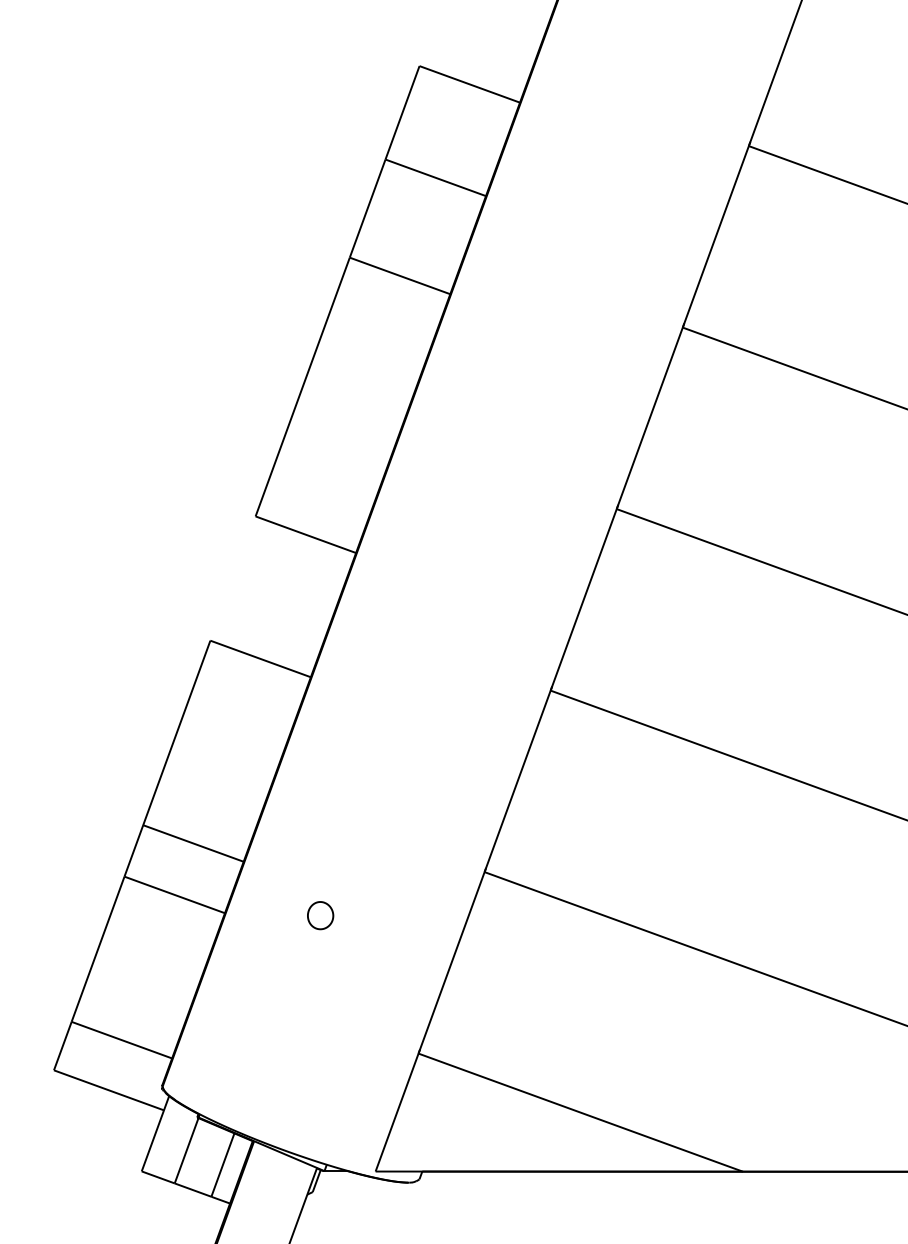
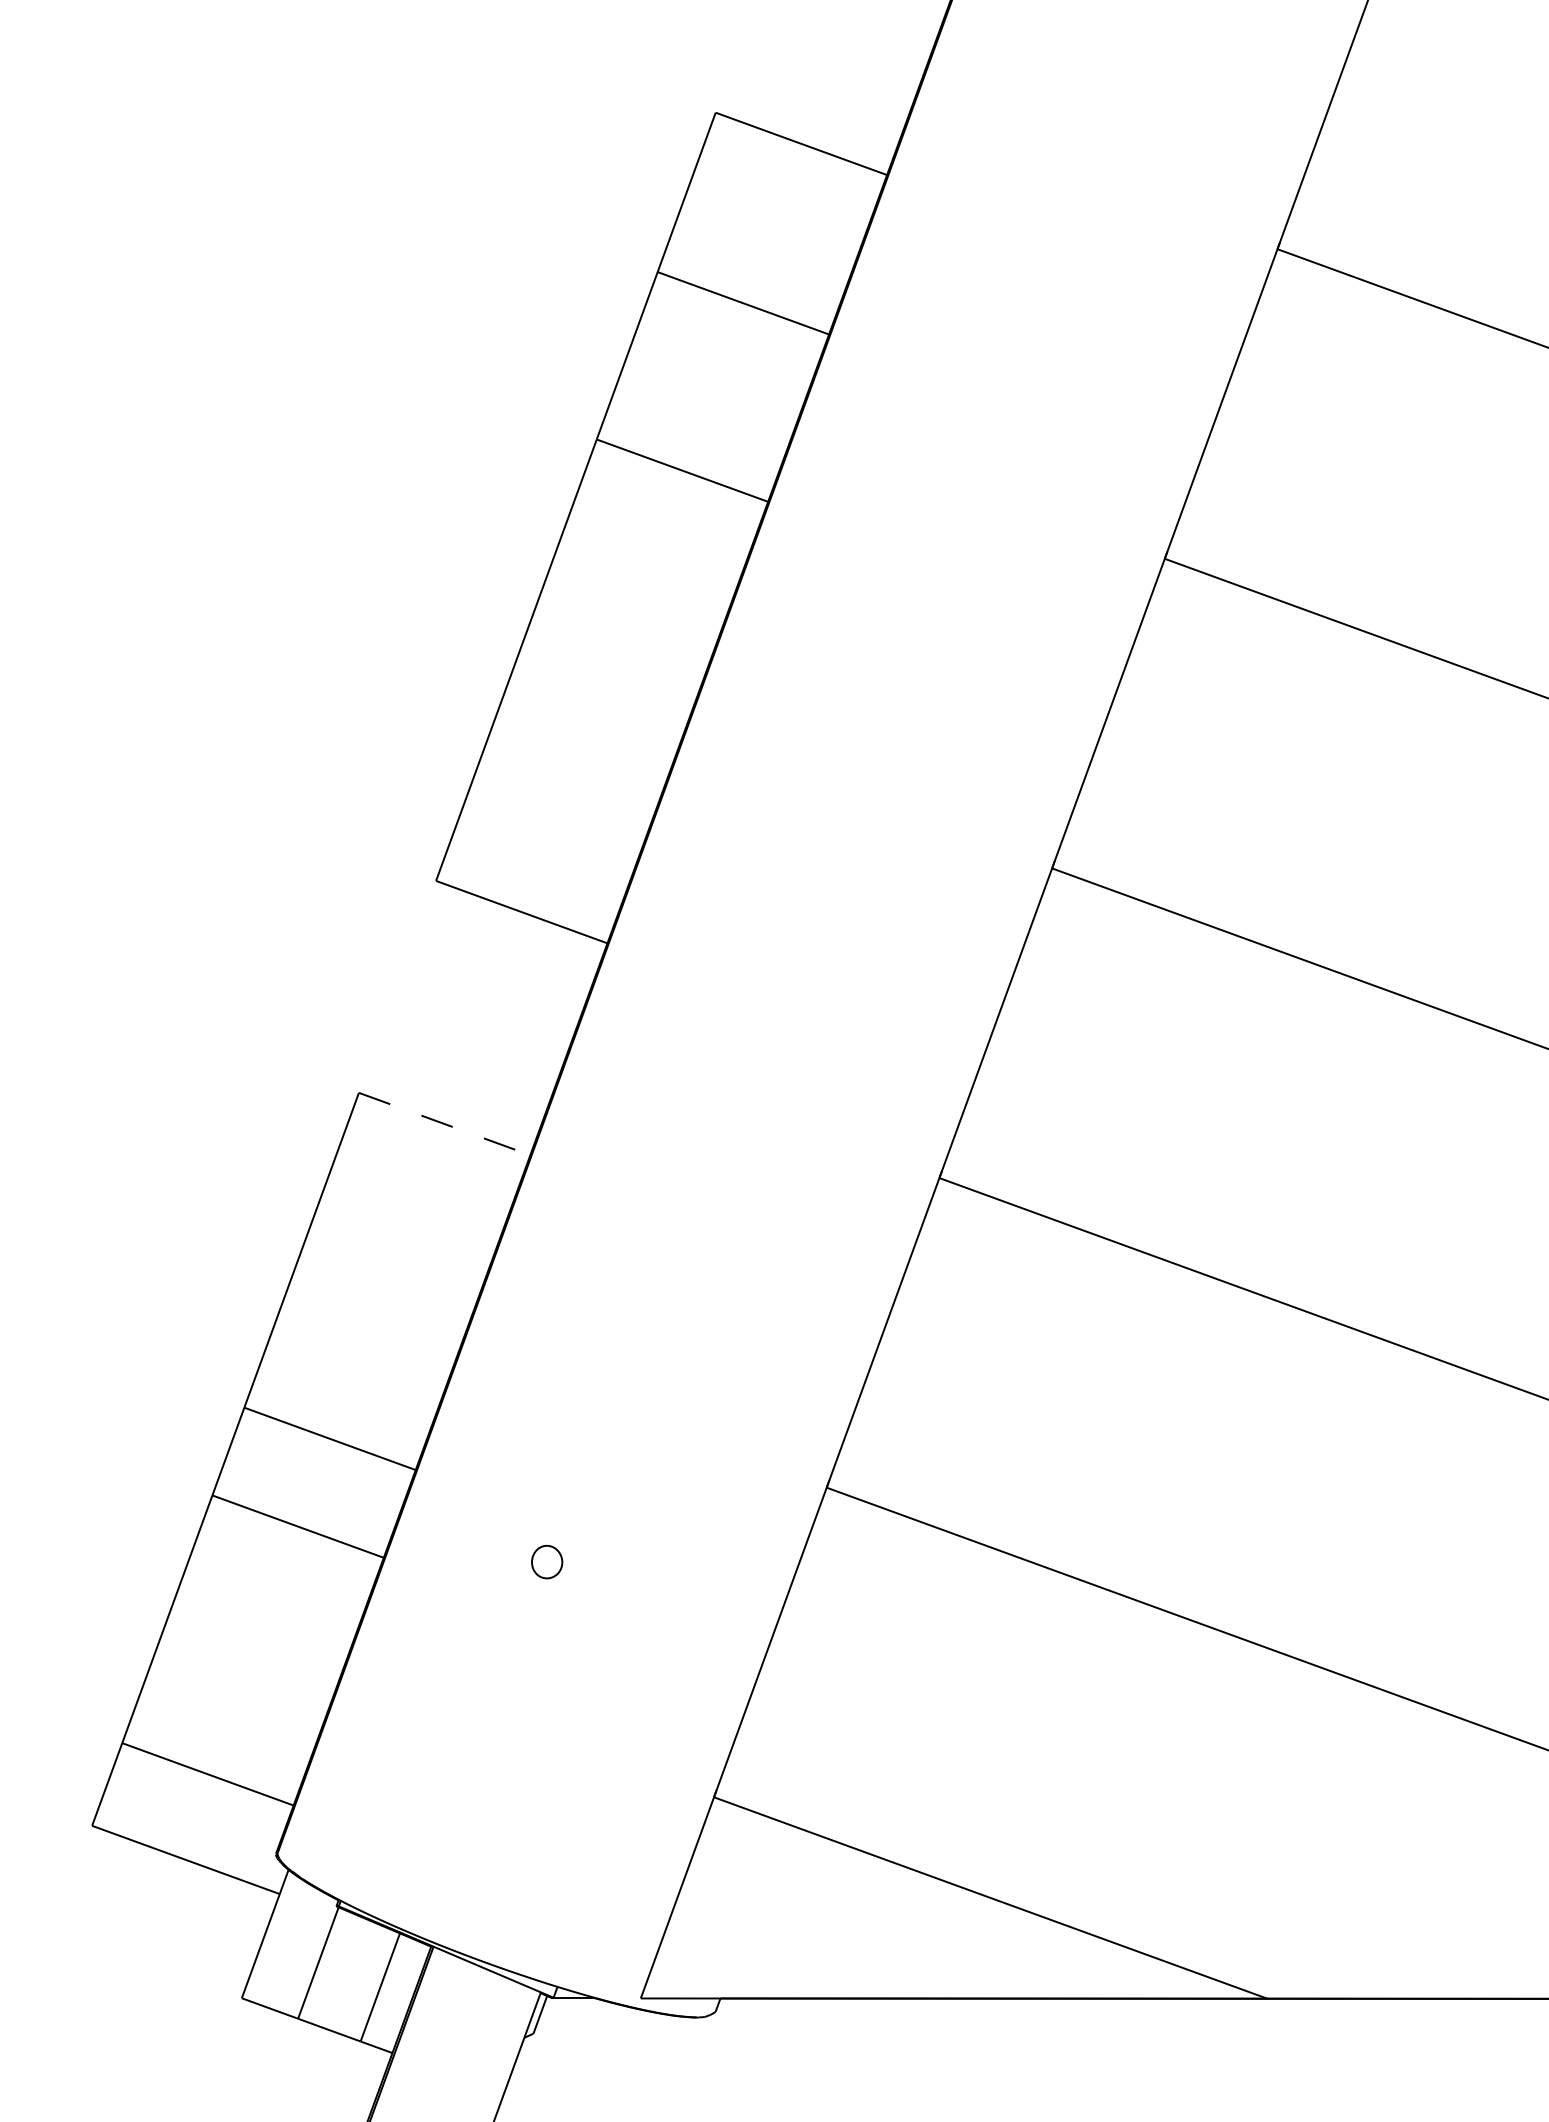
line: (261, 659) -> (446, 1124), solid -> dashed
part: (320, 915) -> (546, 1561), size x0.7

